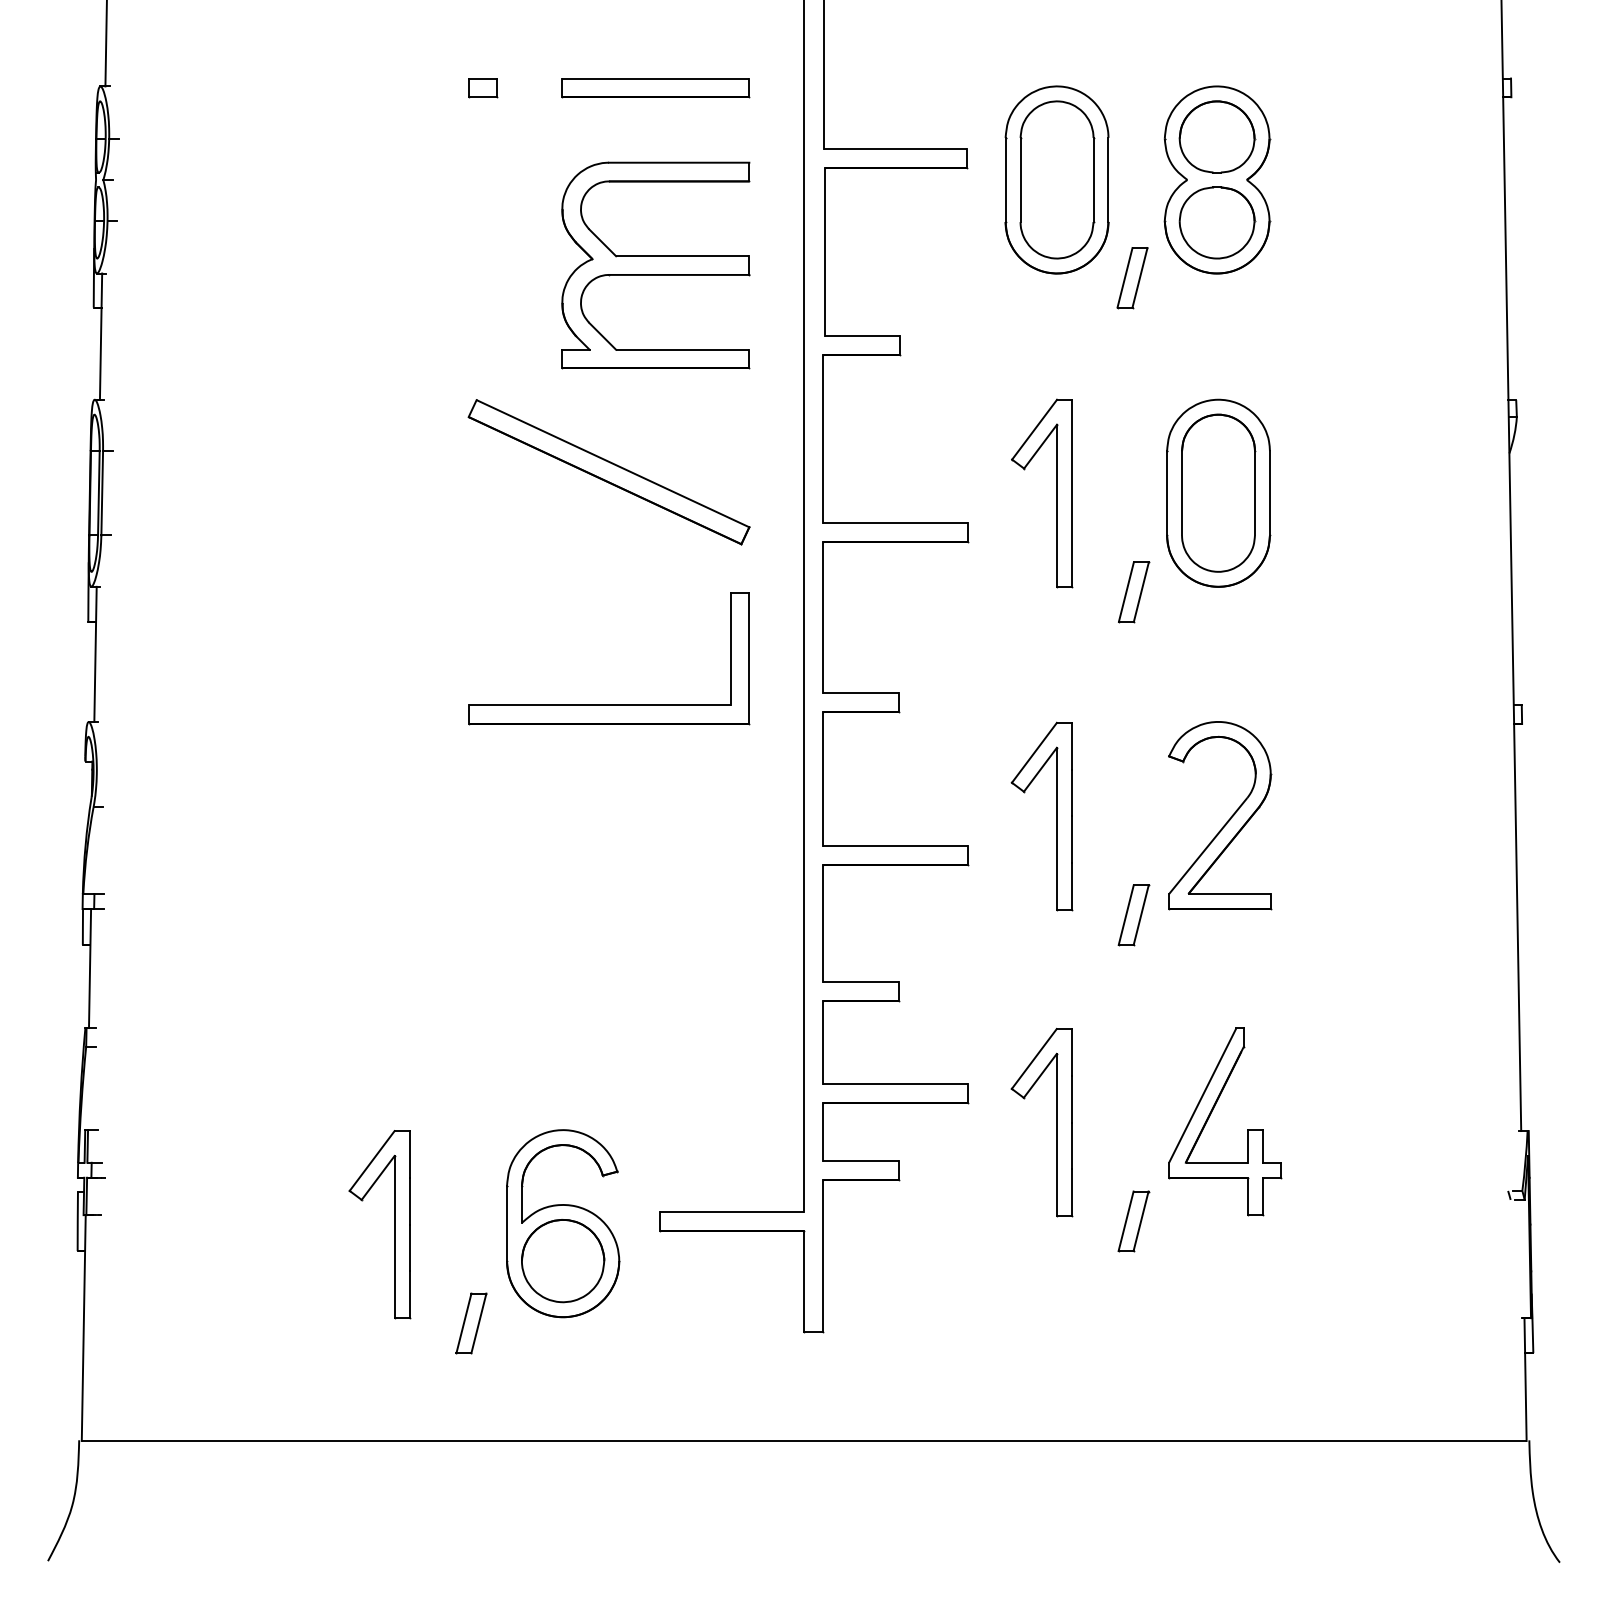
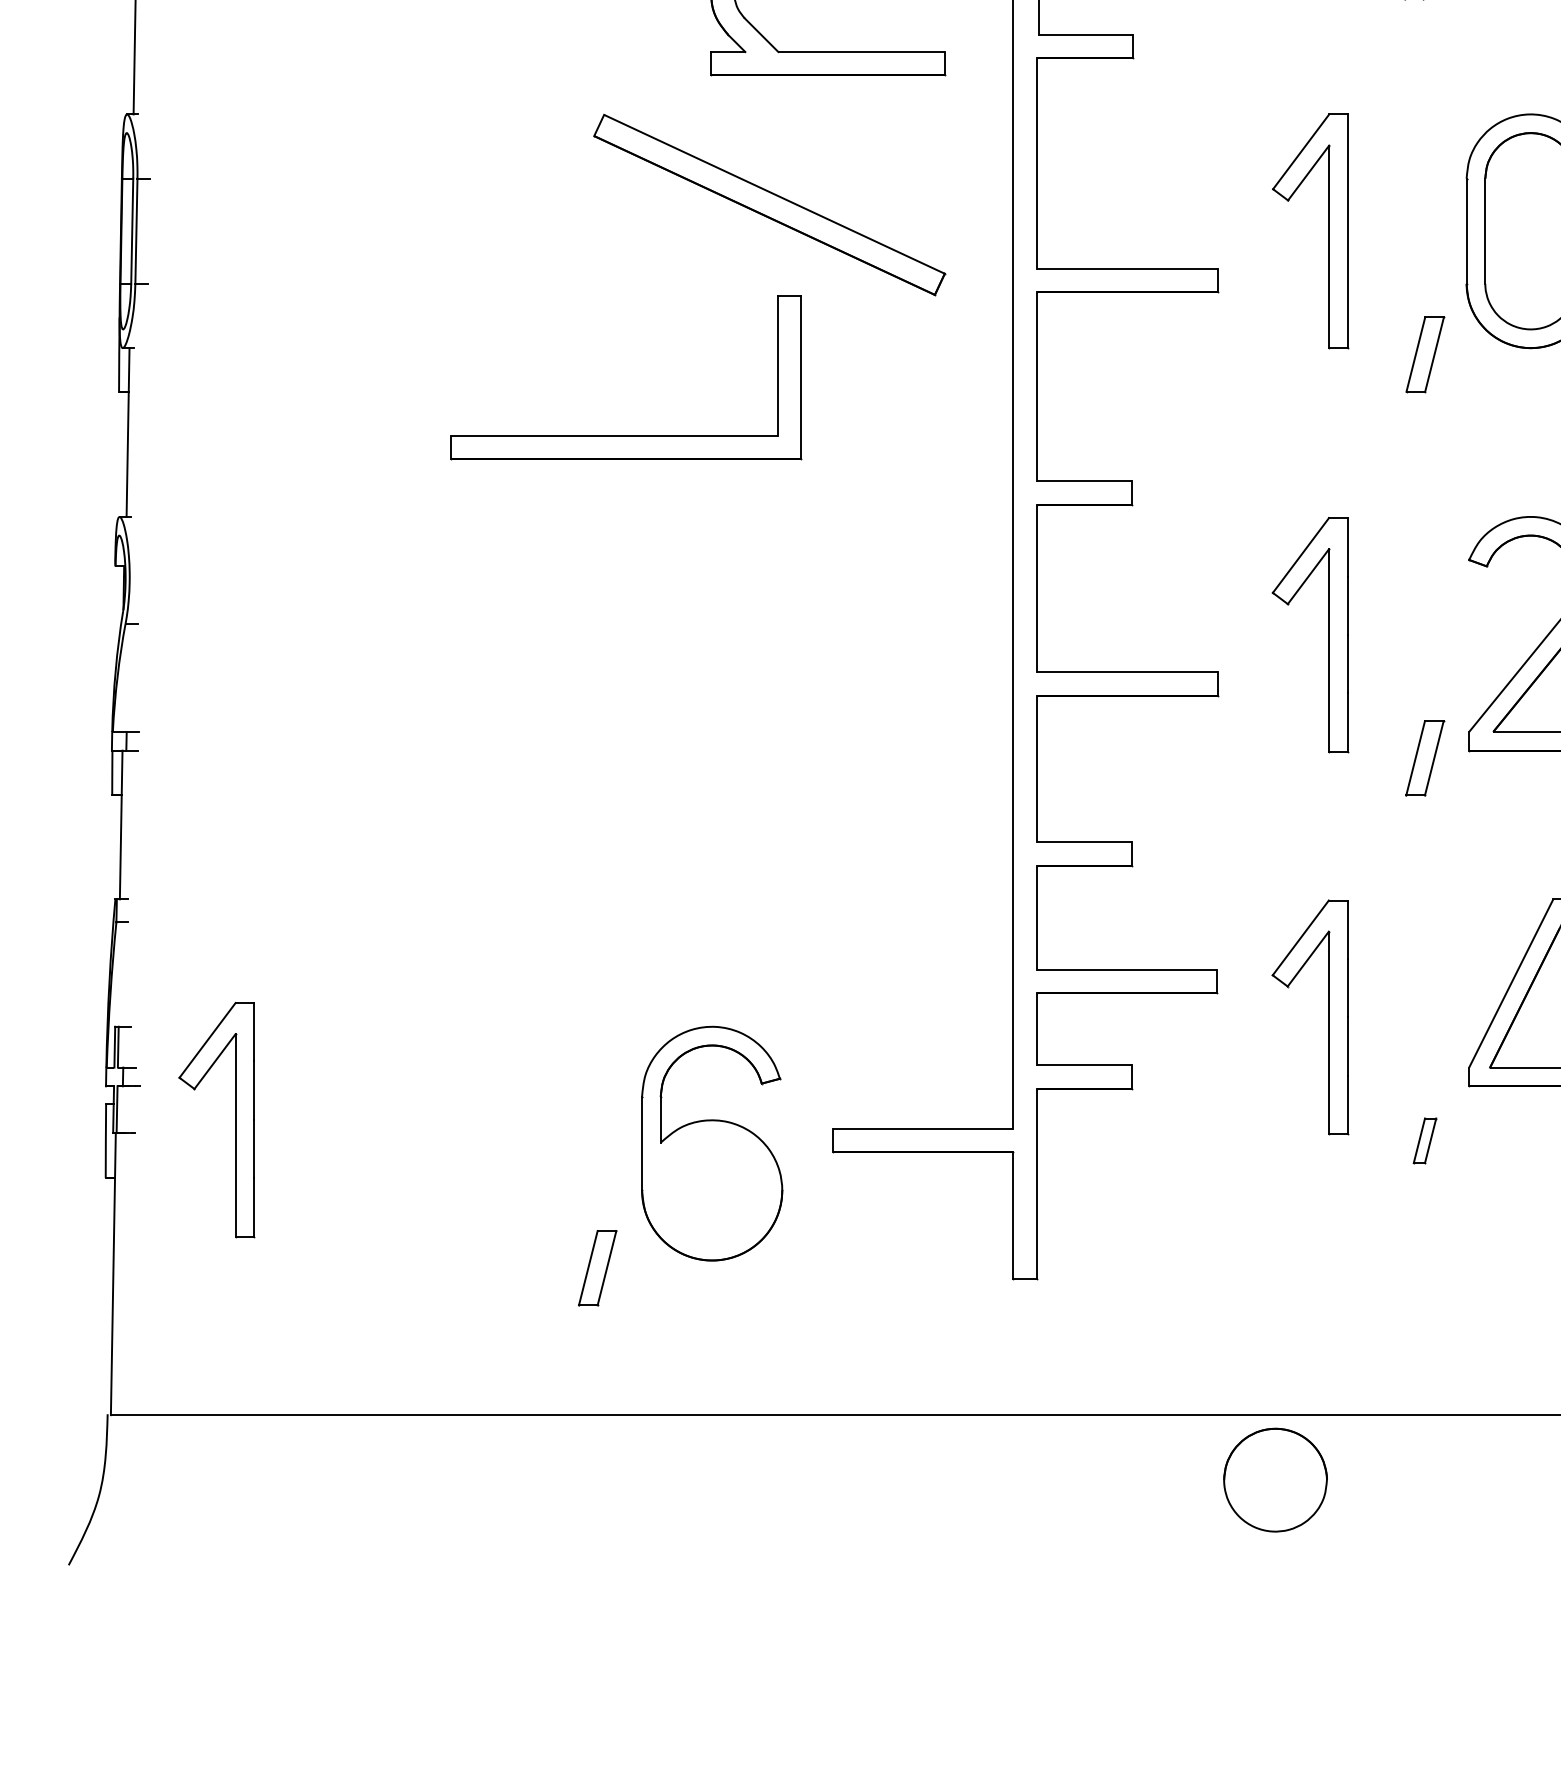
part: (609, 704) -> (626, 435), moved
part: (1133, 1221) -> (1424, 1140), size x0.6
part: (394, 1224) -> (235, 1119), moved
part: (563, 1261) -> (1276, 1480), moved

